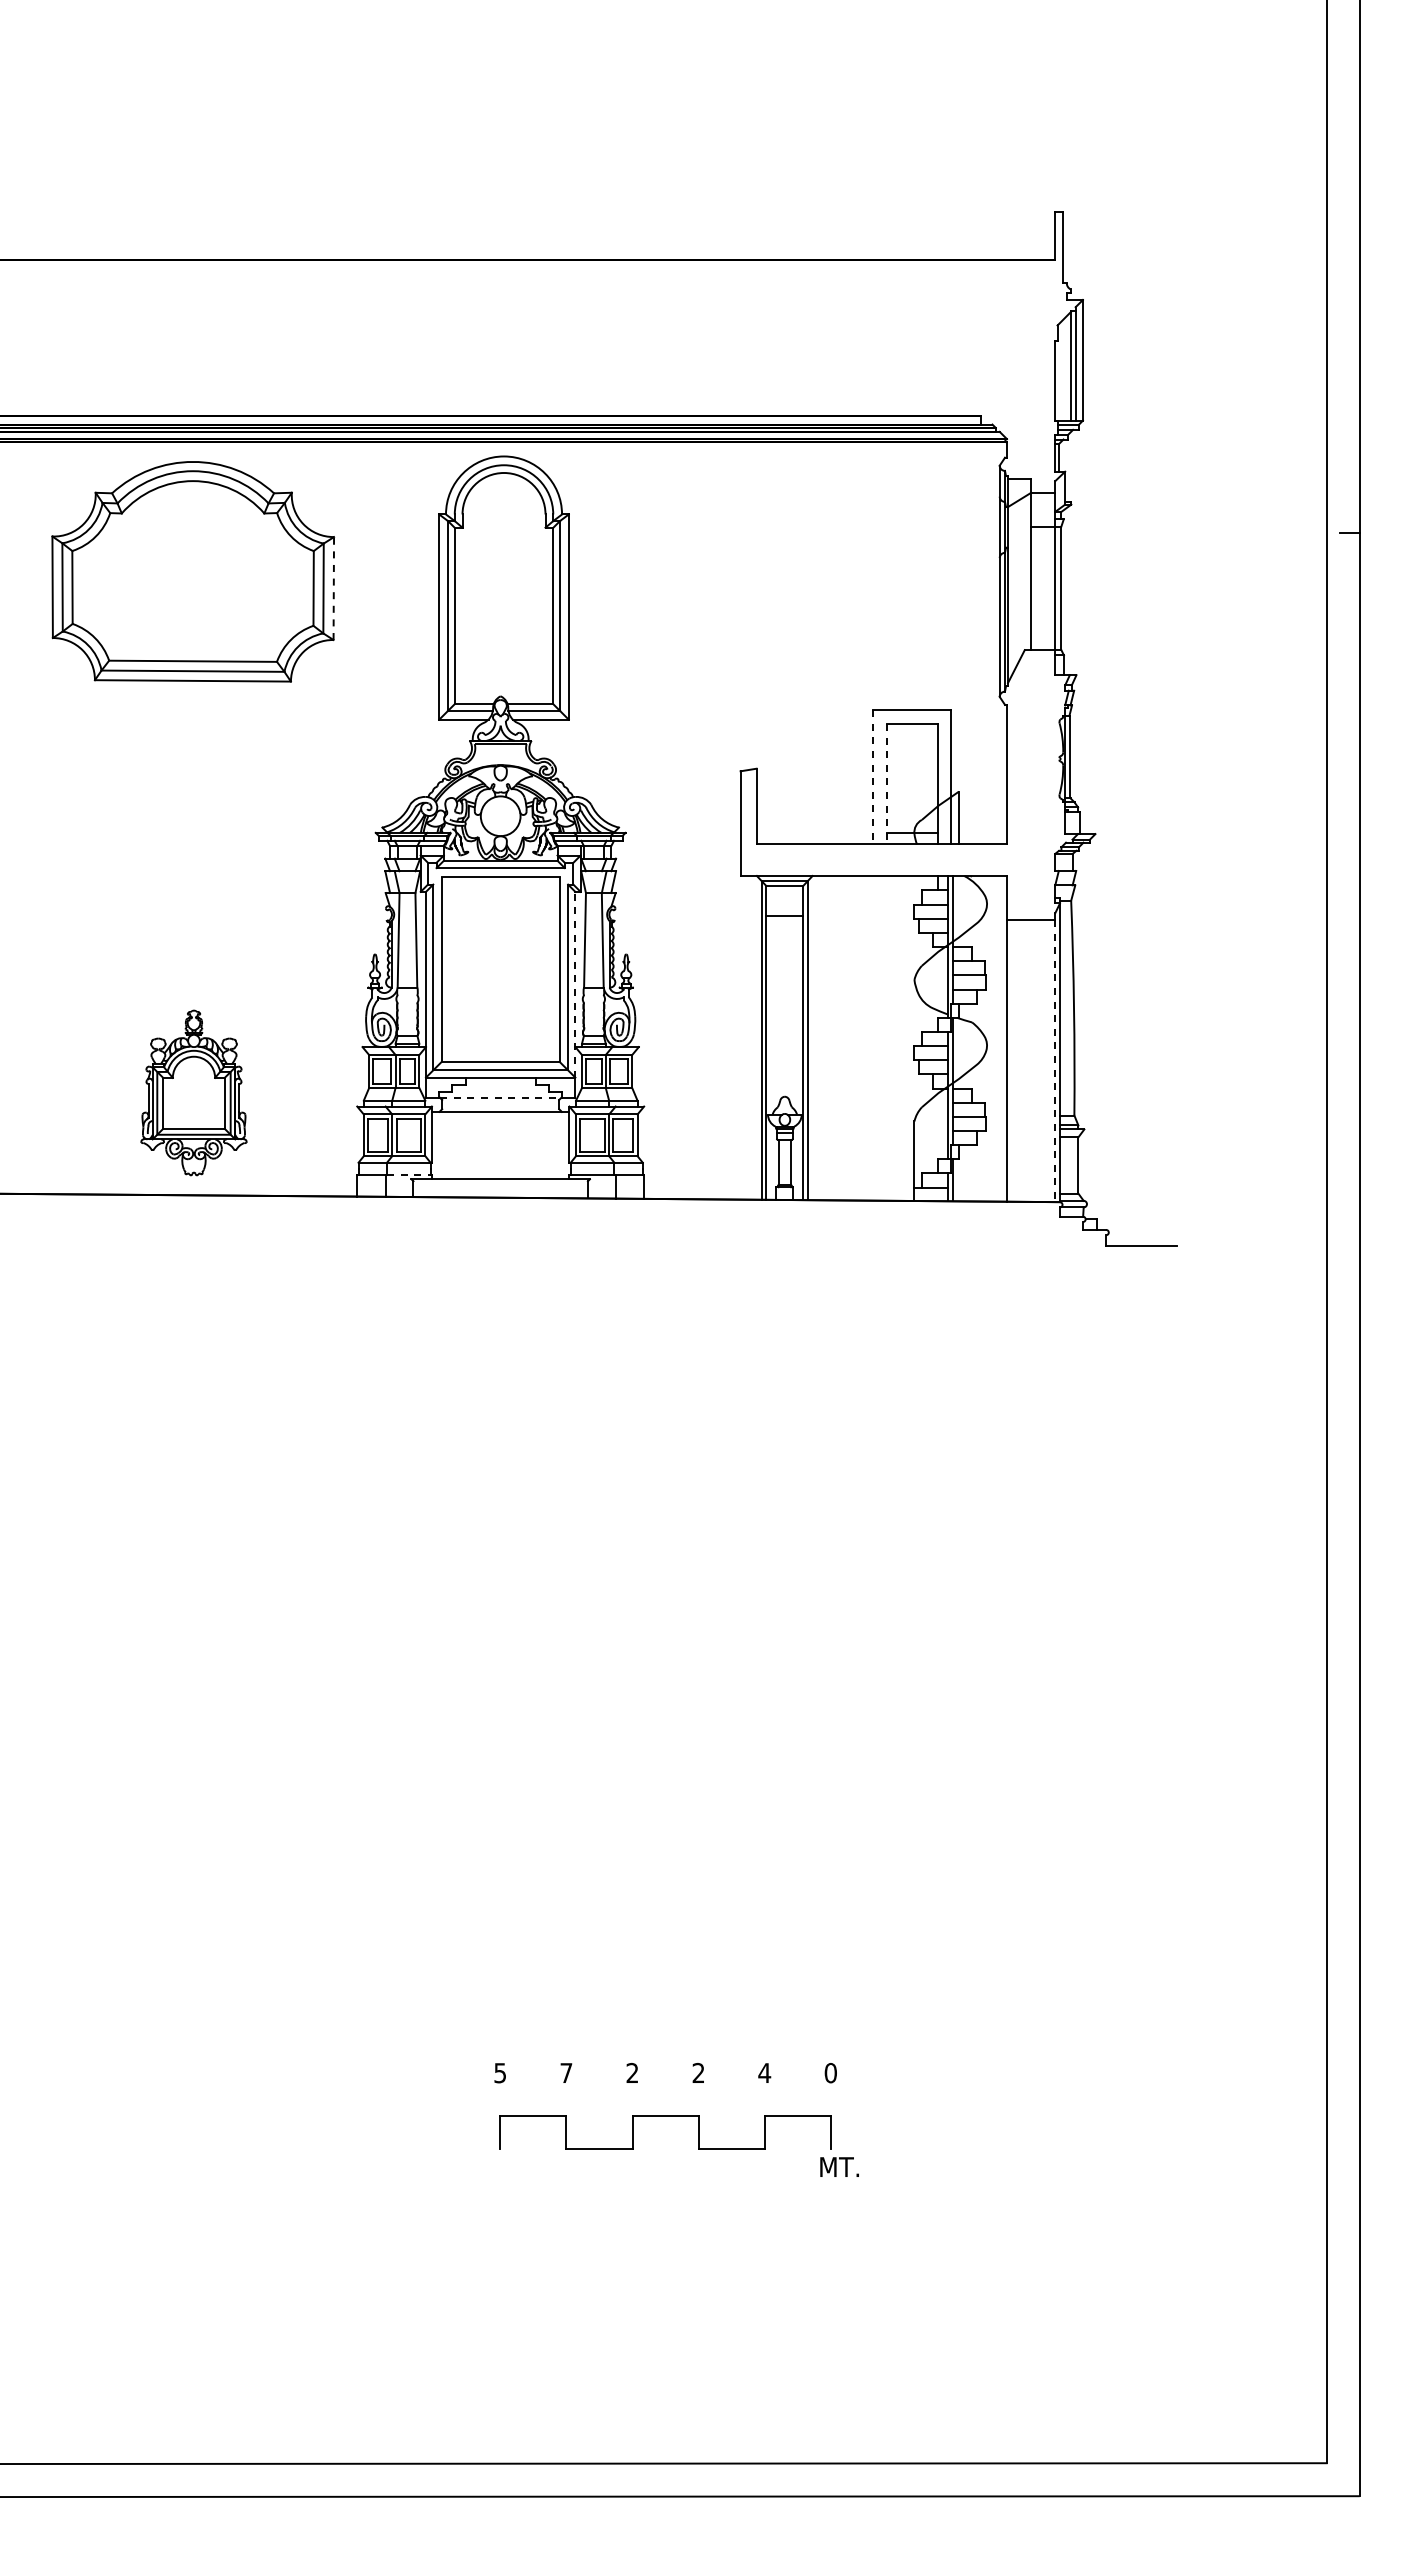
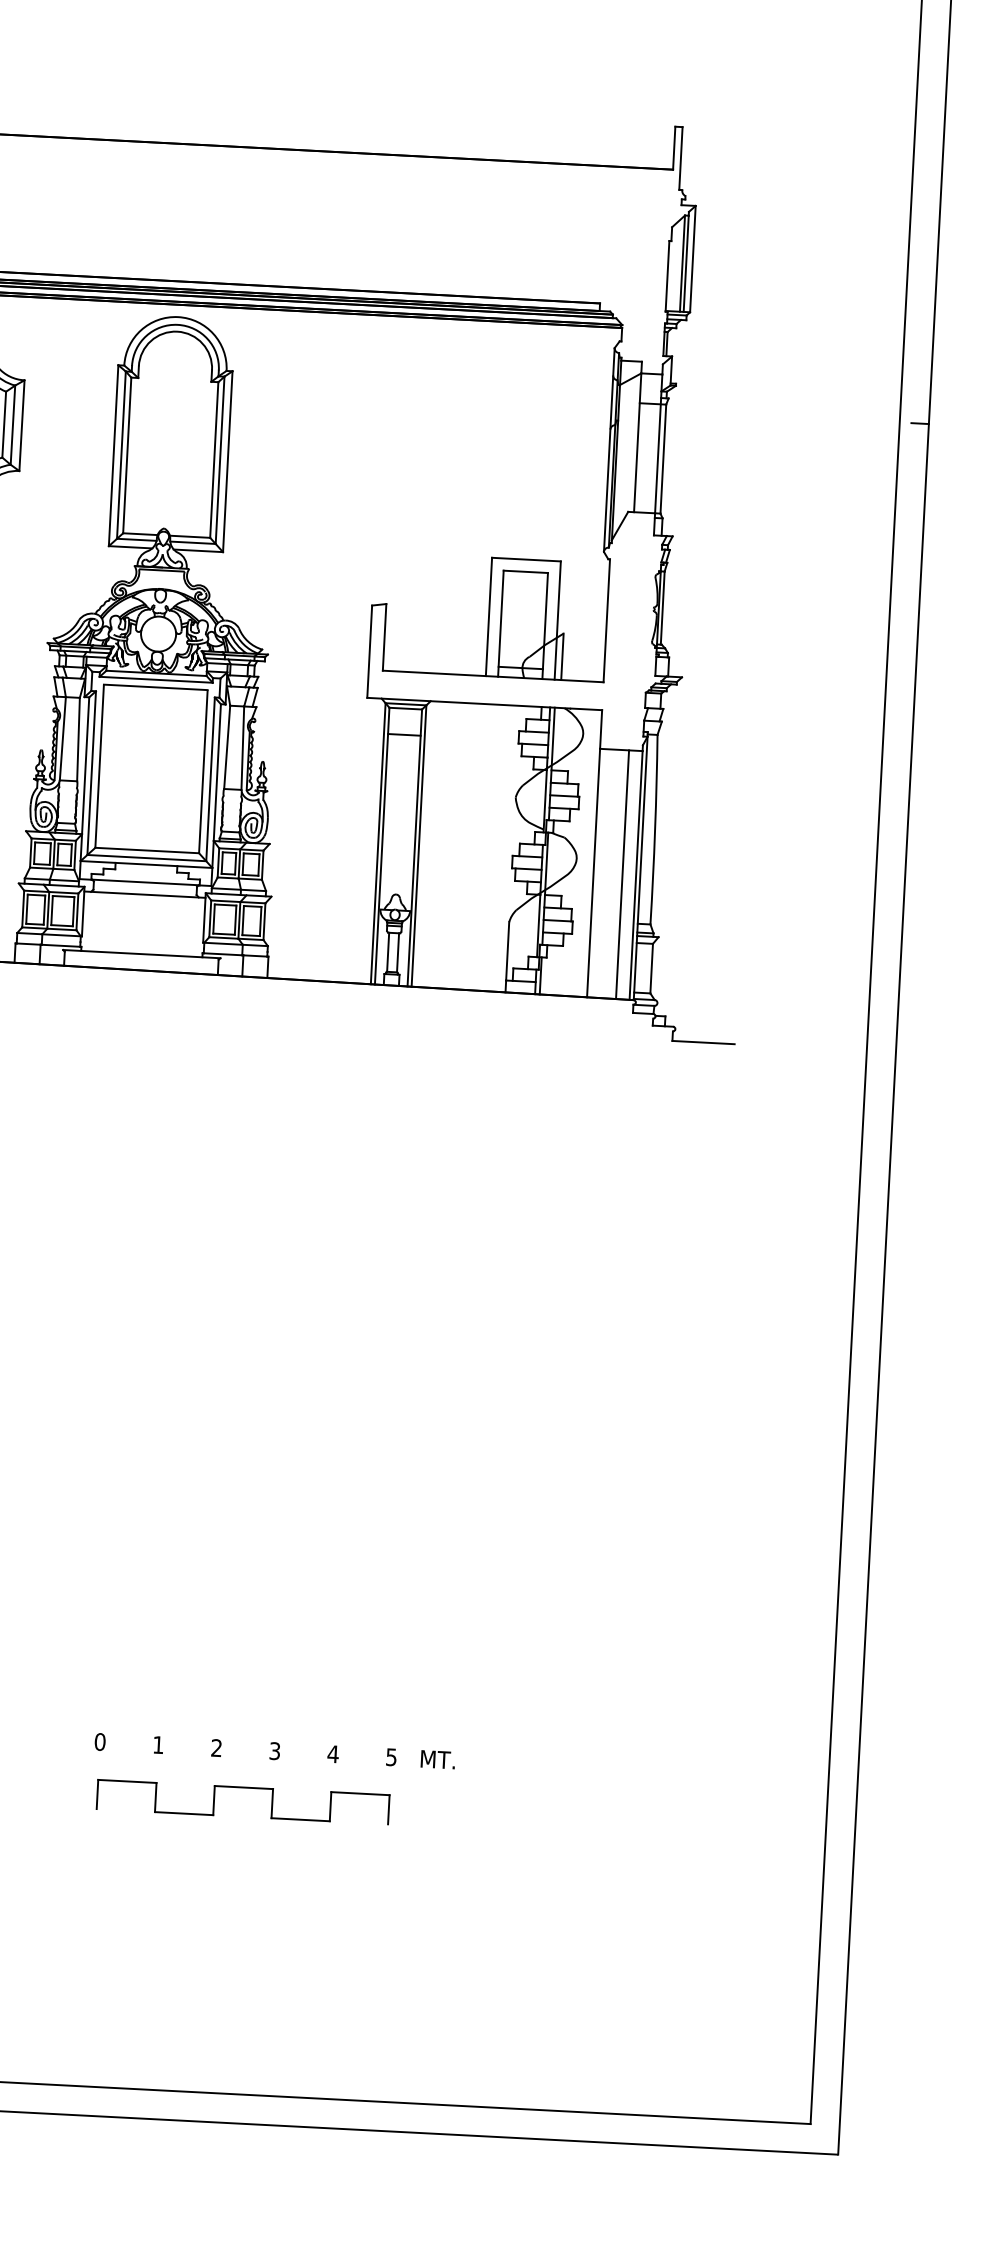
line: (333, 588) -> (21, 425), dashed -> solid
line: (873, 777) -> (488, 617), dashed -> solid
line: (887, 784) -> (501, 623), dashed -> solid
line: (575, 982) -> (216, 784), dashed -> solid
line: (1039, 1060) -> (622, 874), added
line: (1055, 1061) -> (636, 875), dashed -> solid
line: (501, 1097) -> (146, 882), dashed -> solid
line: (408, 1174) -> (60, 945), dashed -> solid
text: (500, 2072) -> (100, 1741), 5 -> 0
text: (566, 2072) -> (158, 1744), 7 -> 1
text: (698, 2073) -> (274, 1751), 2 -> 3
text: (830, 2073) -> (391, 1757), 0 -> 5
text: (839, 2166) -> (437, 1759), moved

